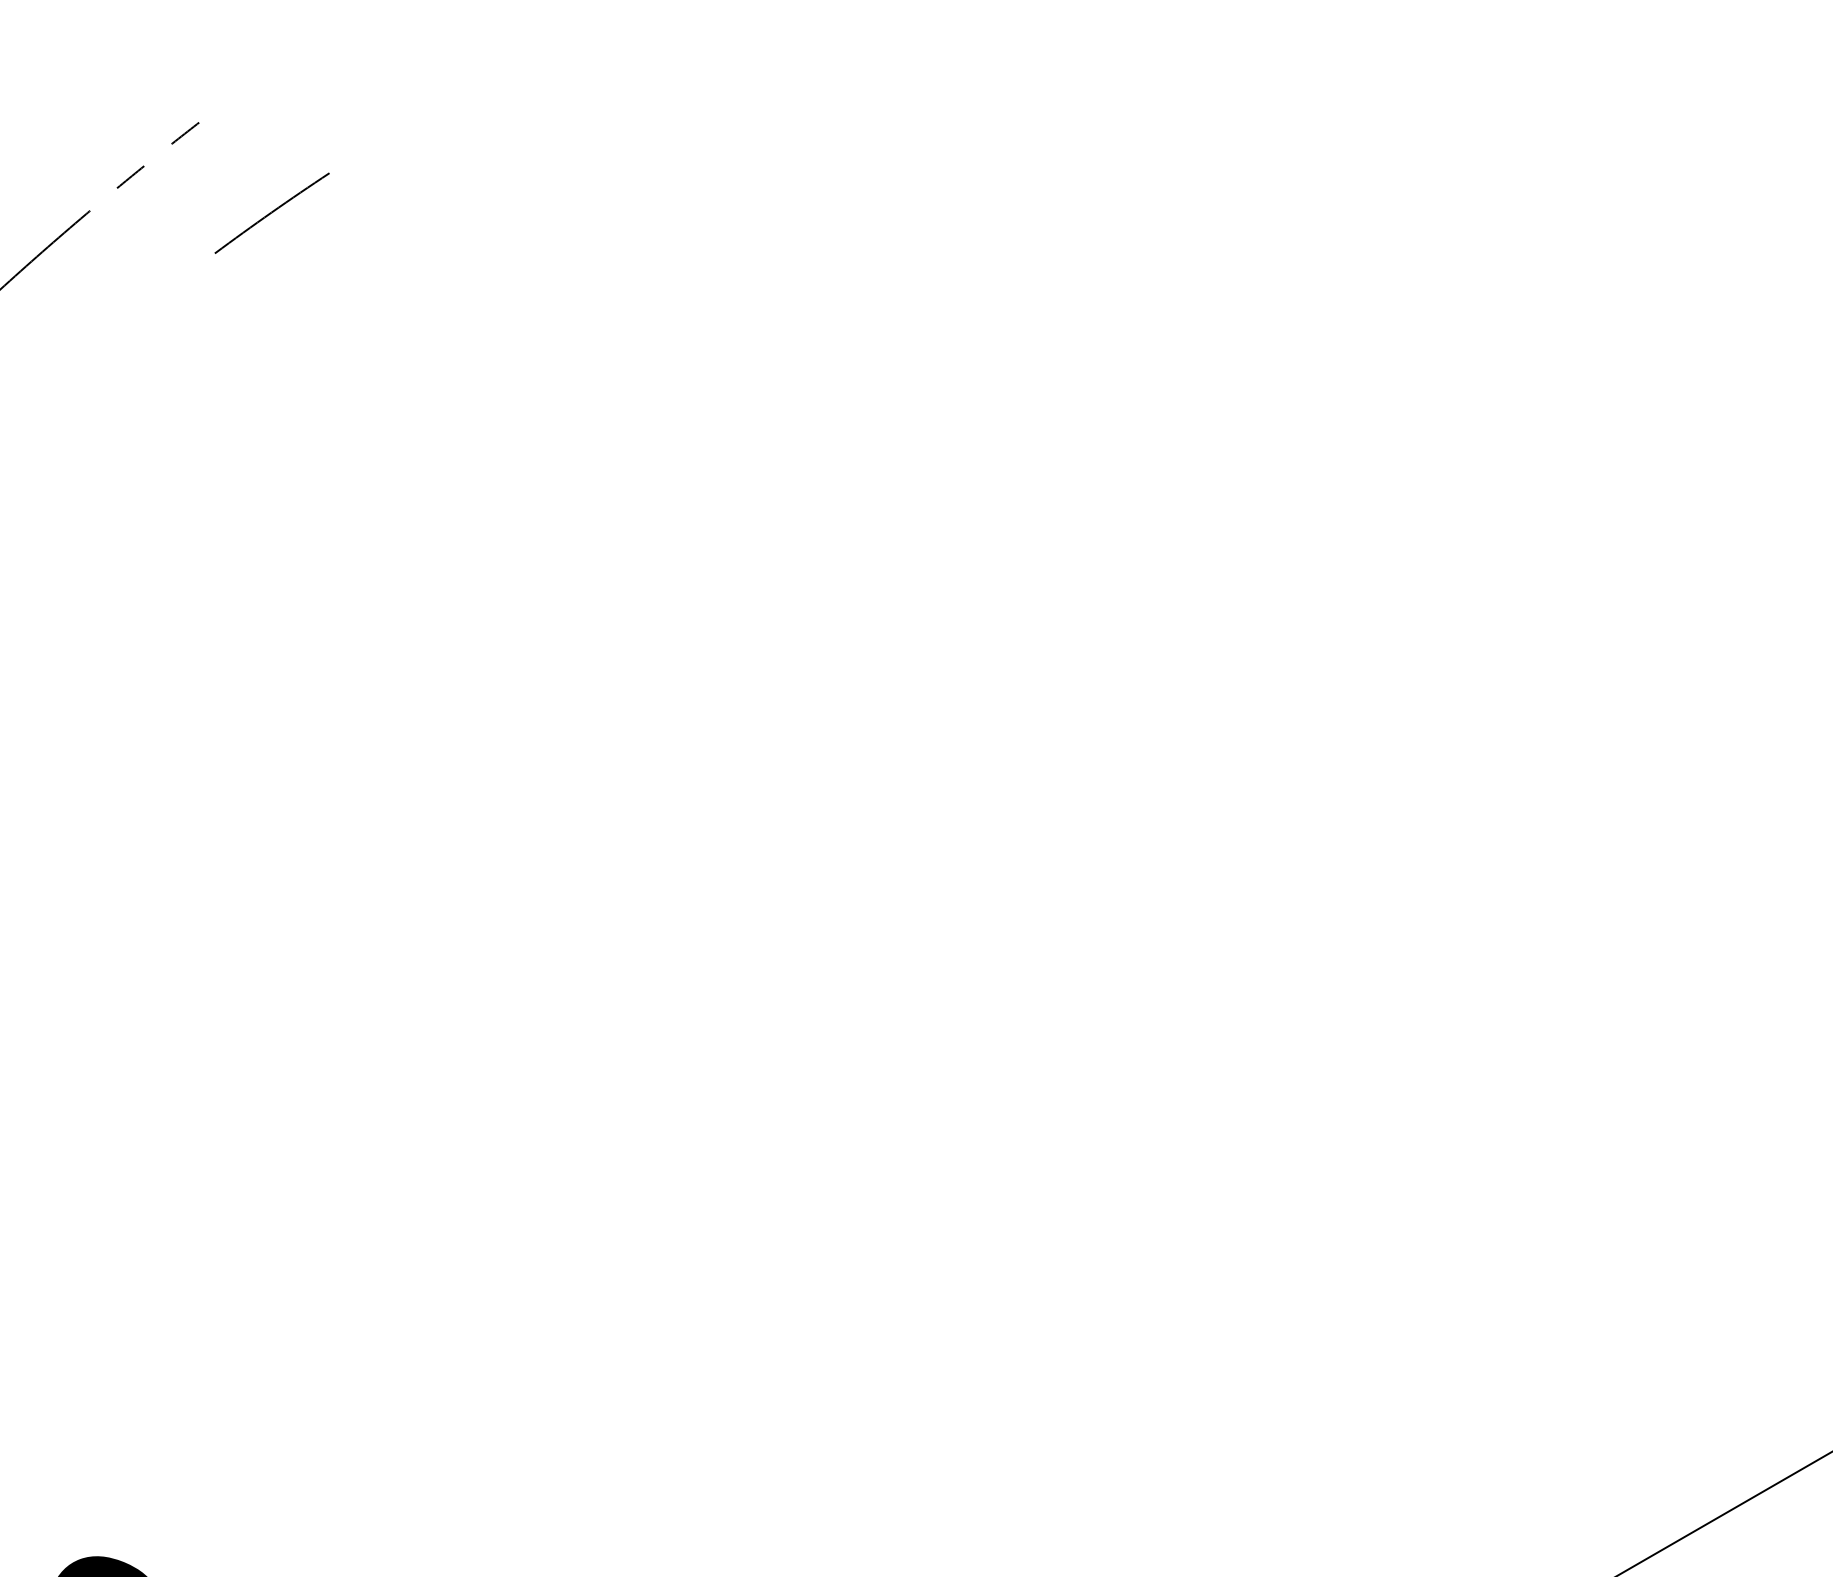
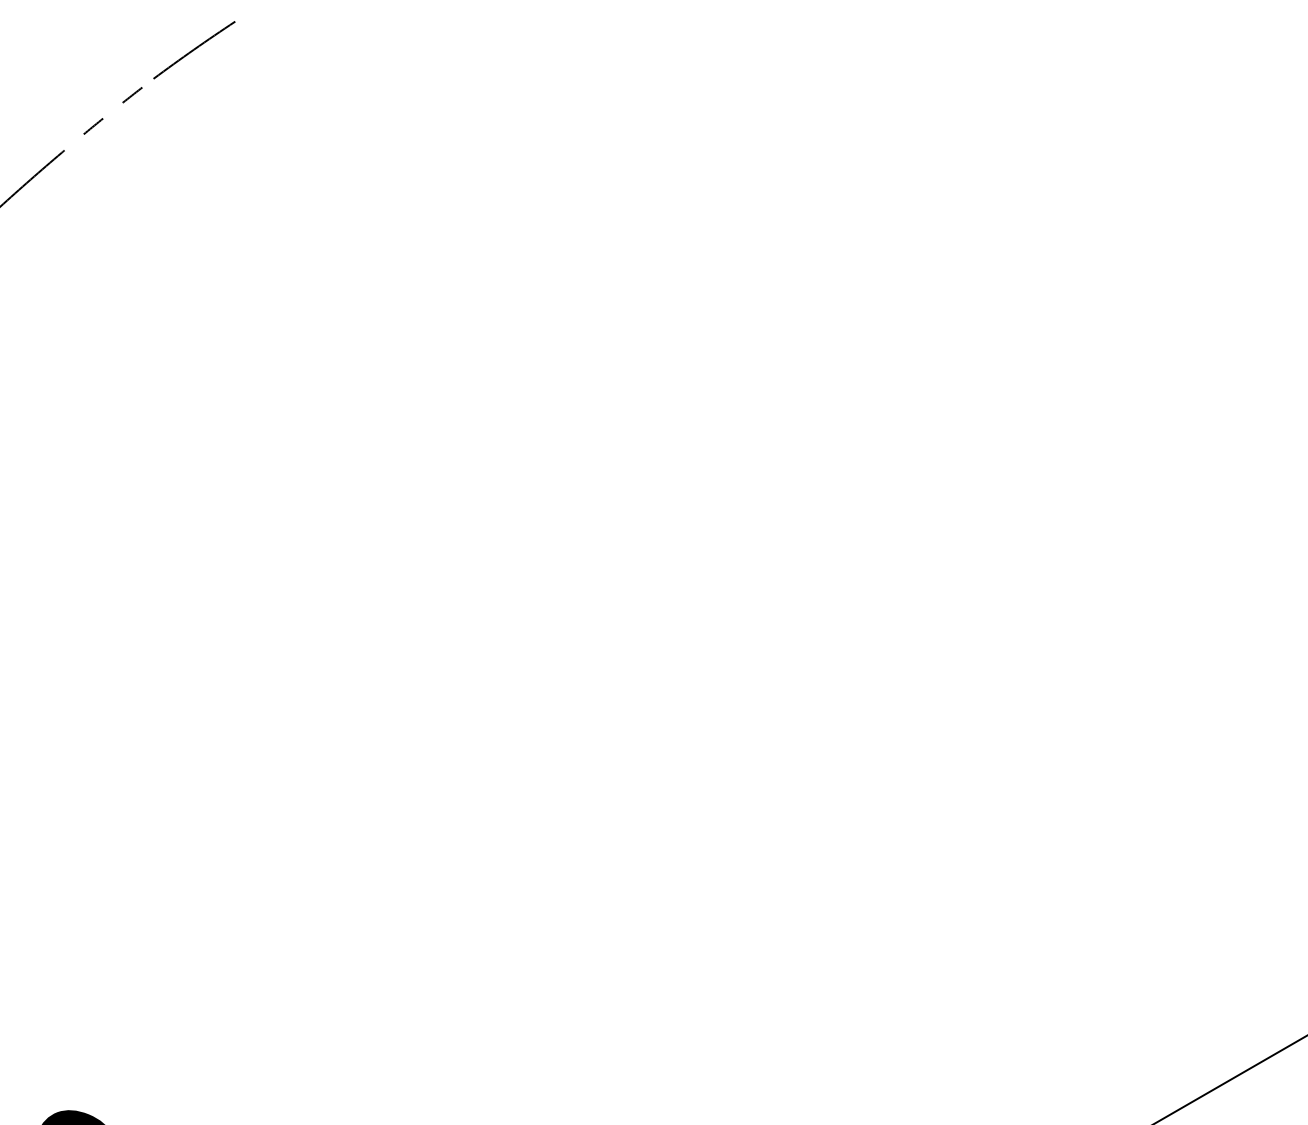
line: (271, 212) -> (193, 49), moved

